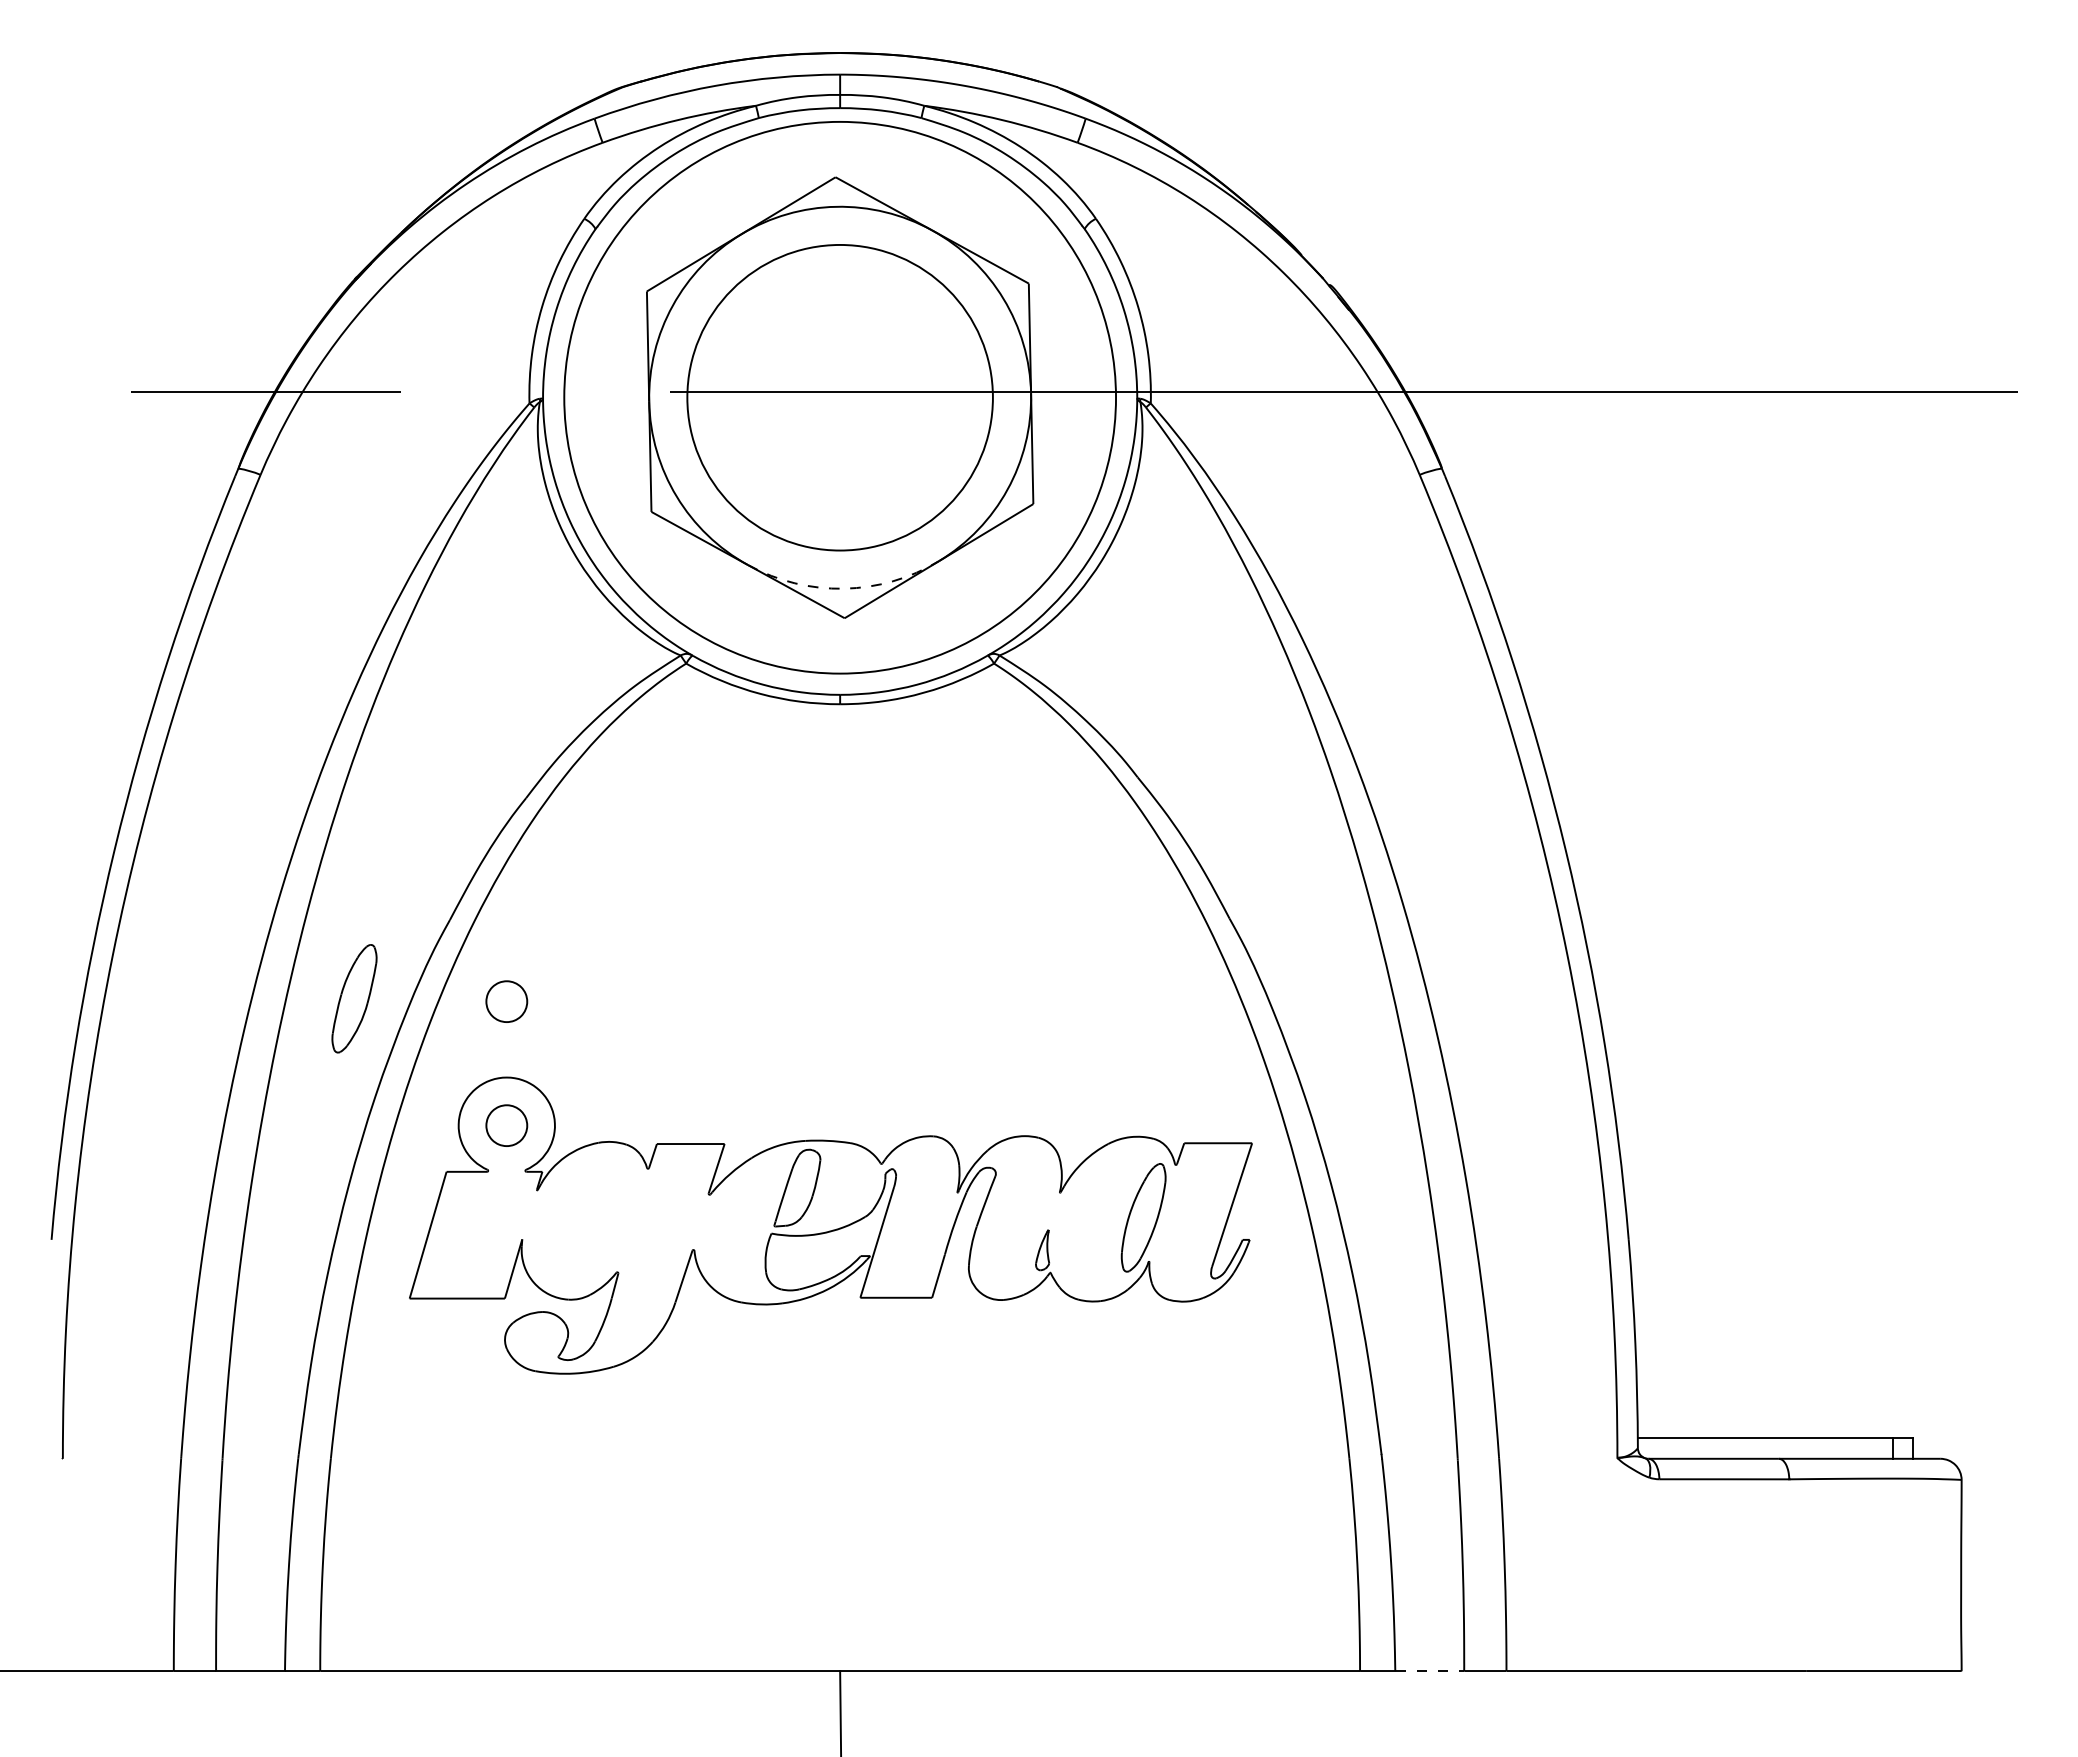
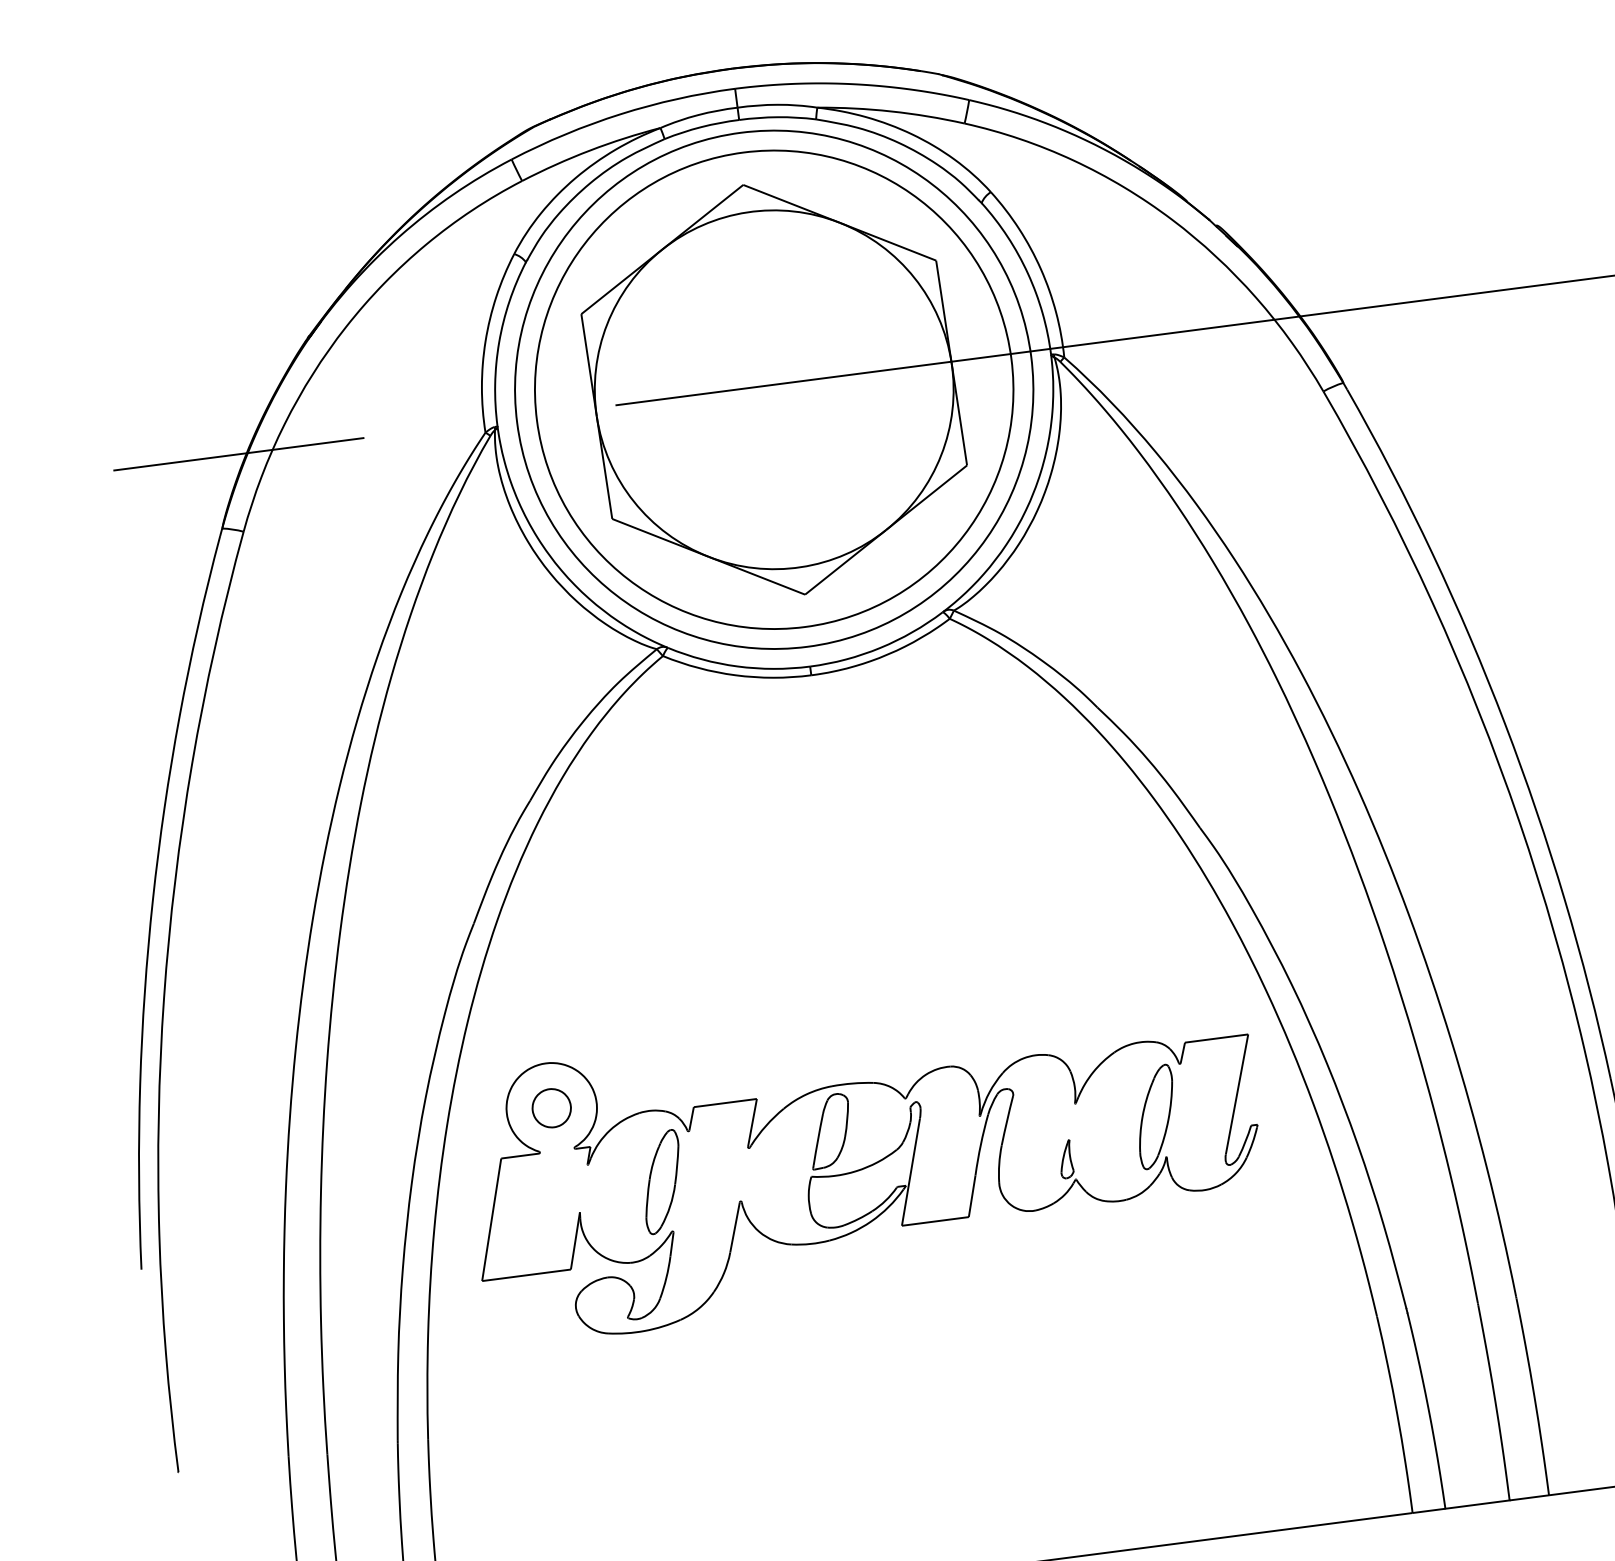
circle: (839, 397) -> (773, 389), size x1.67
arc: (844, 588) -> (801, 566), dashed -> solid
part: (354, 998) -> (662, 1181), moved
part: (506, 1001) -> (536, 992), removed
line: (1430, 1671) -> (1478, 1504), dashed -> solid

